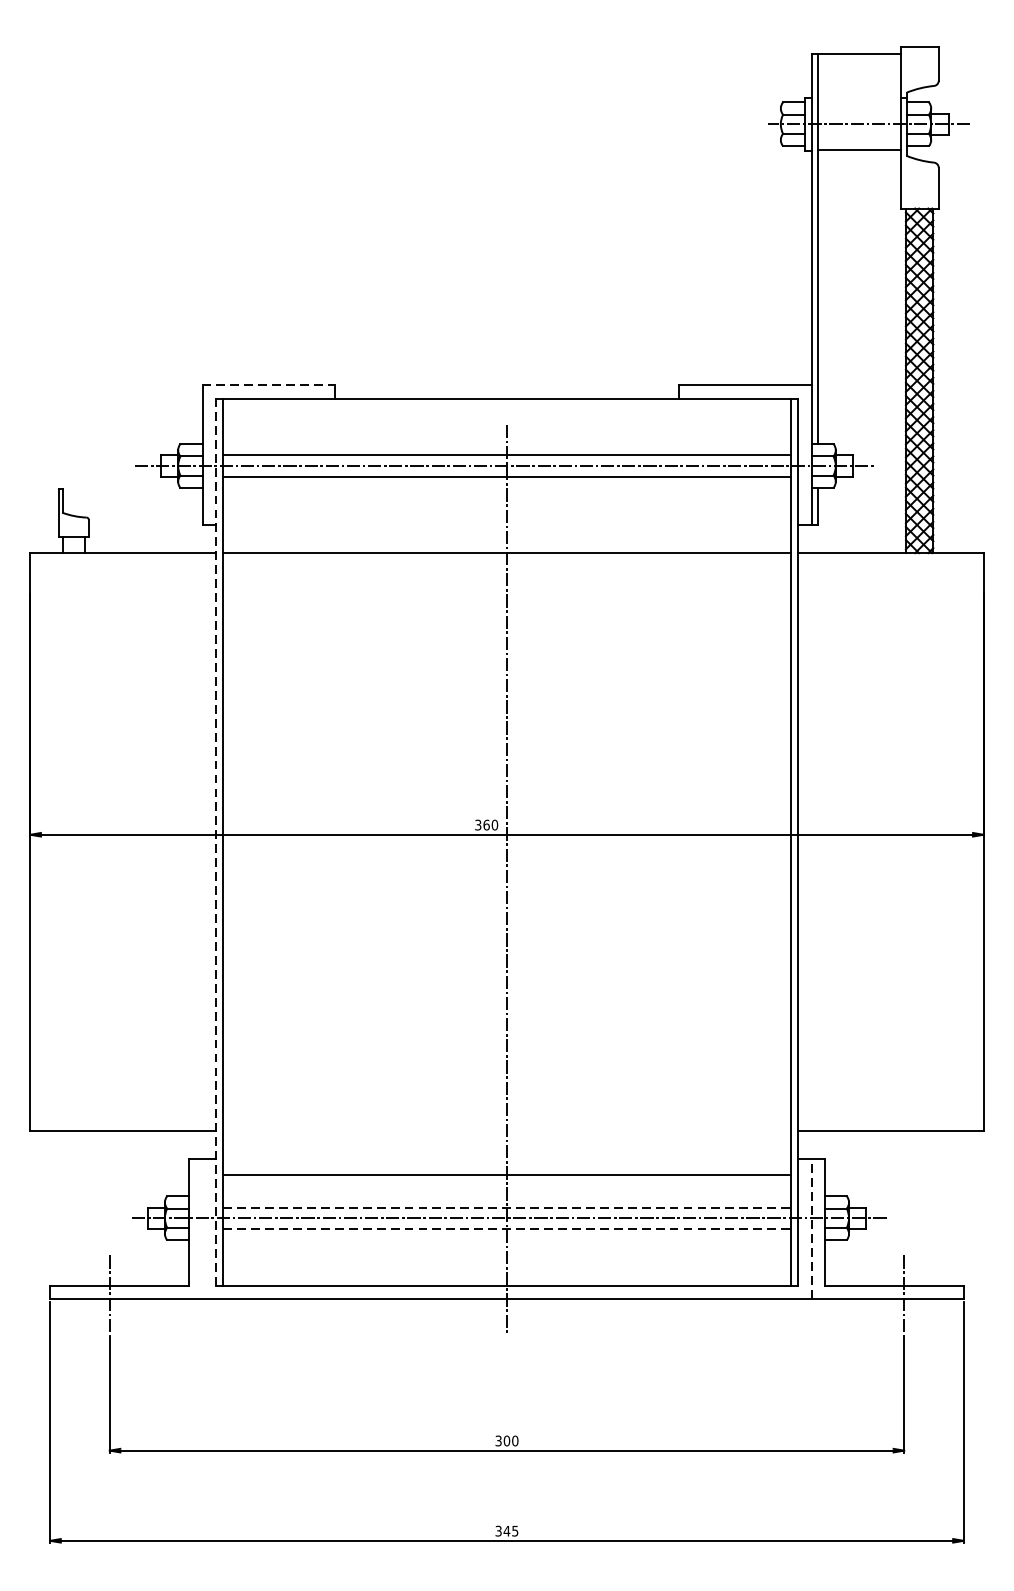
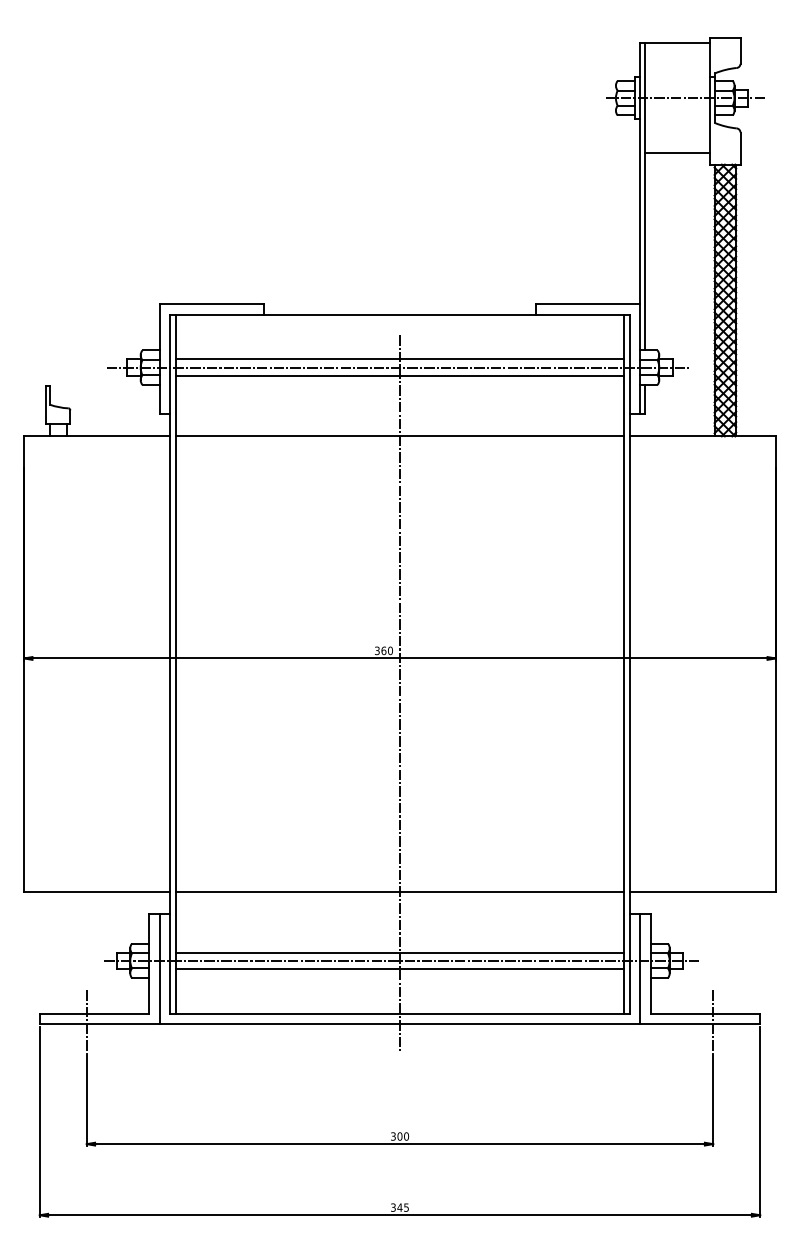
line: (858, 150) -> (677, 153), moved
line: (269, 385) -> (212, 304), dashed -> solid
line: (215, 842) -> (170, 664), dashed -> solid
line: (506, 1175) -> (399, 892), moved
line: (506, 1207) -> (399, 952), dashed -> solid
line: (811, 1227) -> (640, 968), dashed -> solid
line: (202, 1229) -> (159, 969), added
line: (506, 1229) -> (399, 969), dashed -> solid

